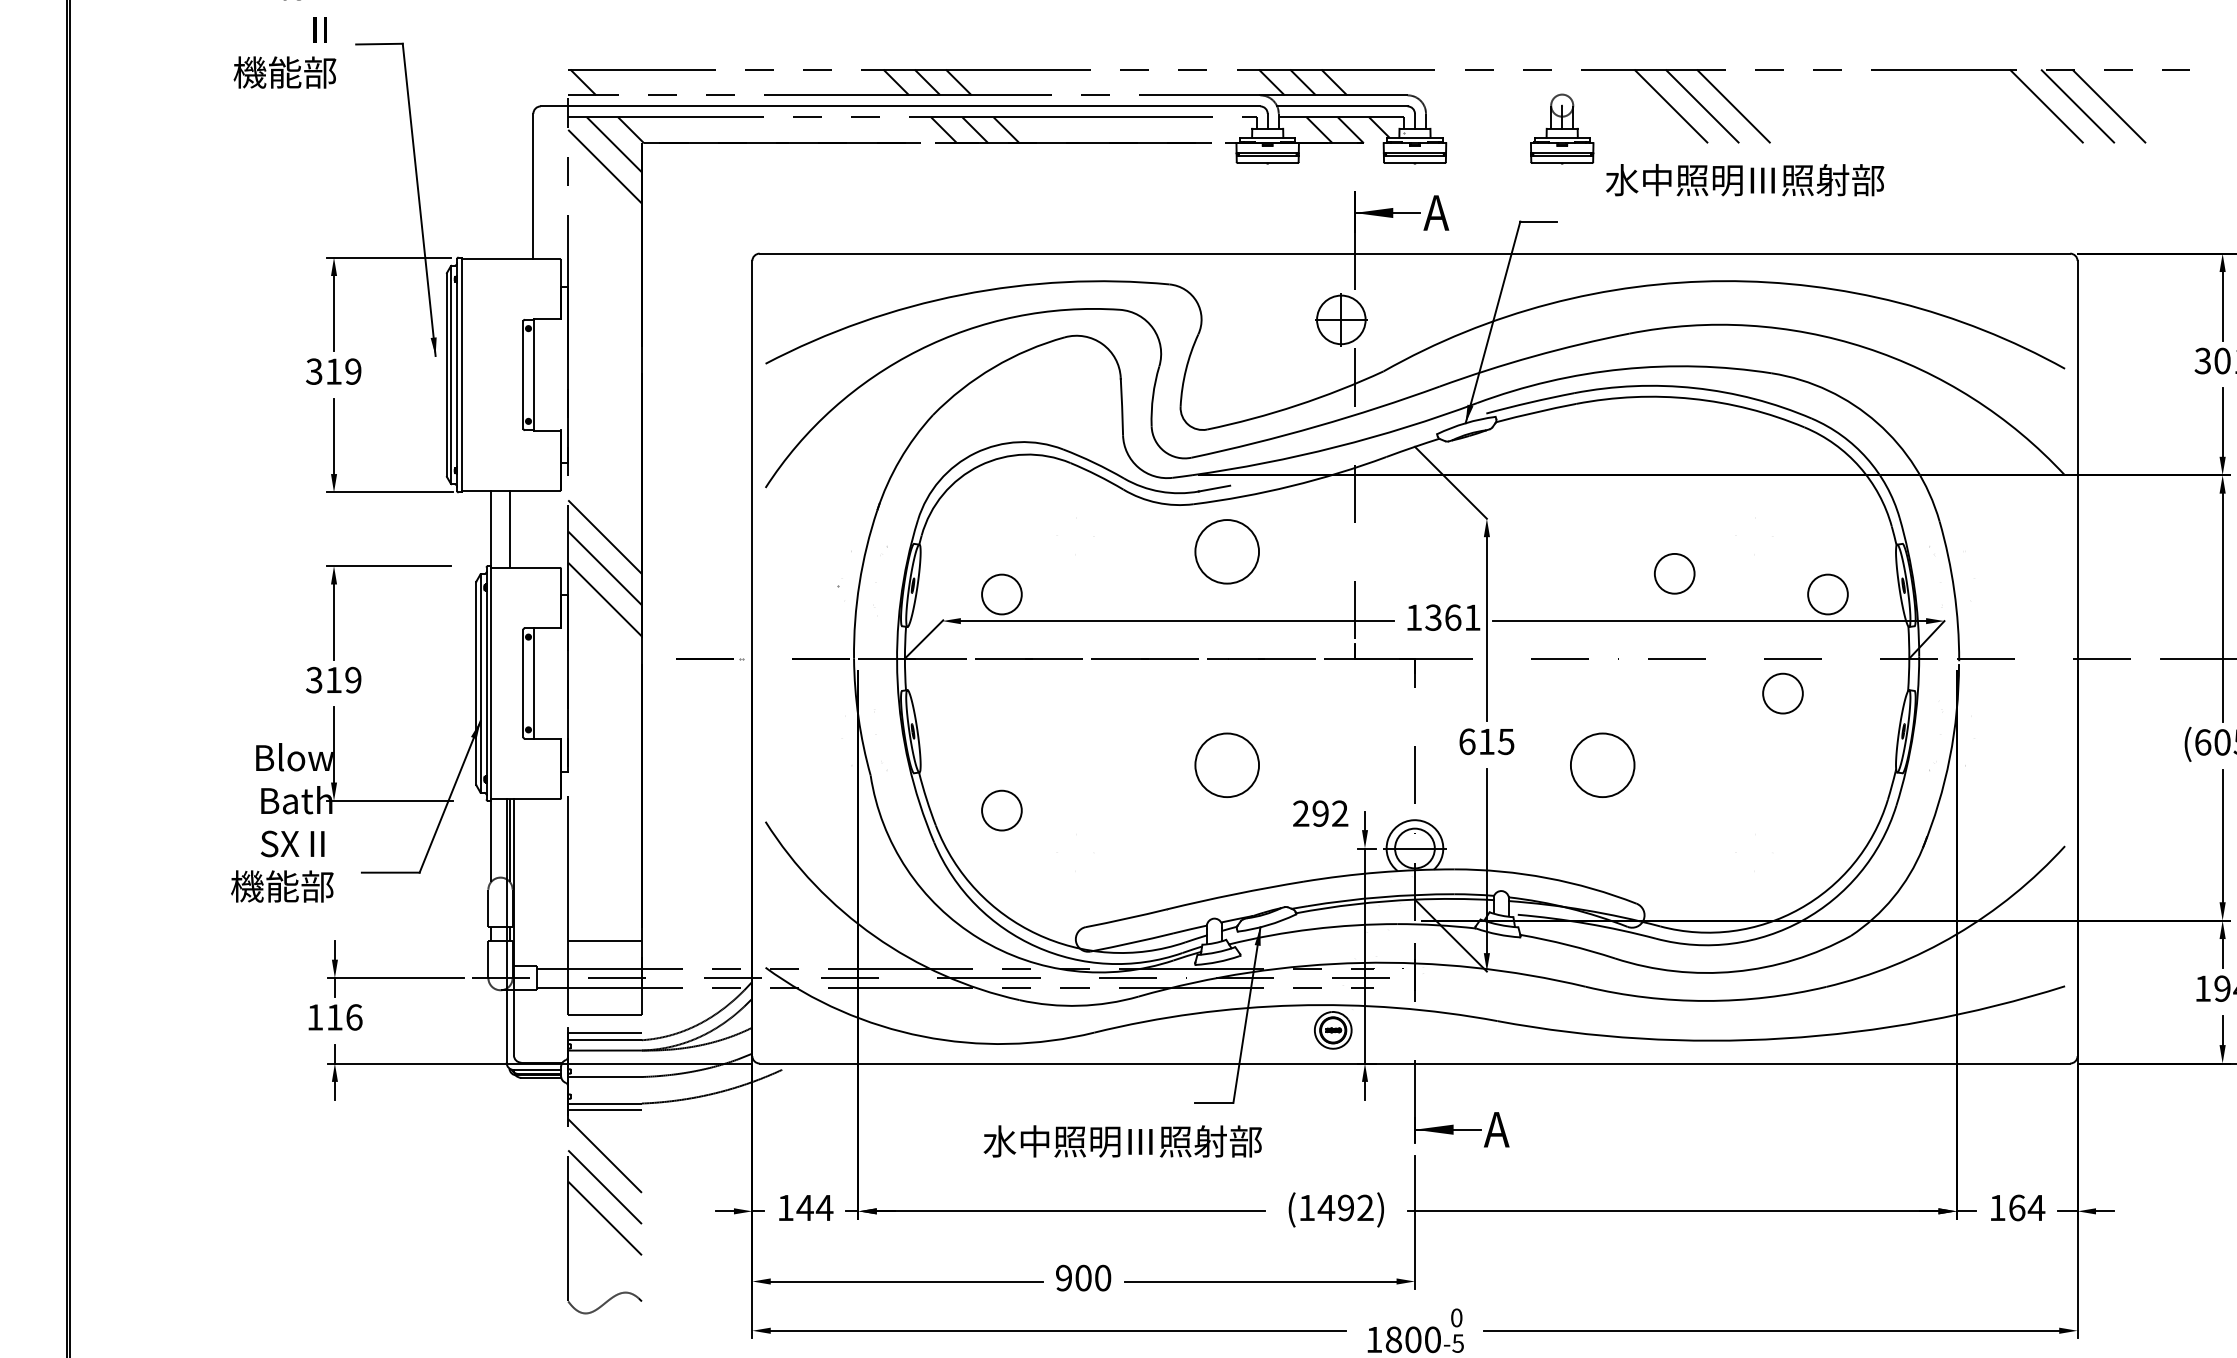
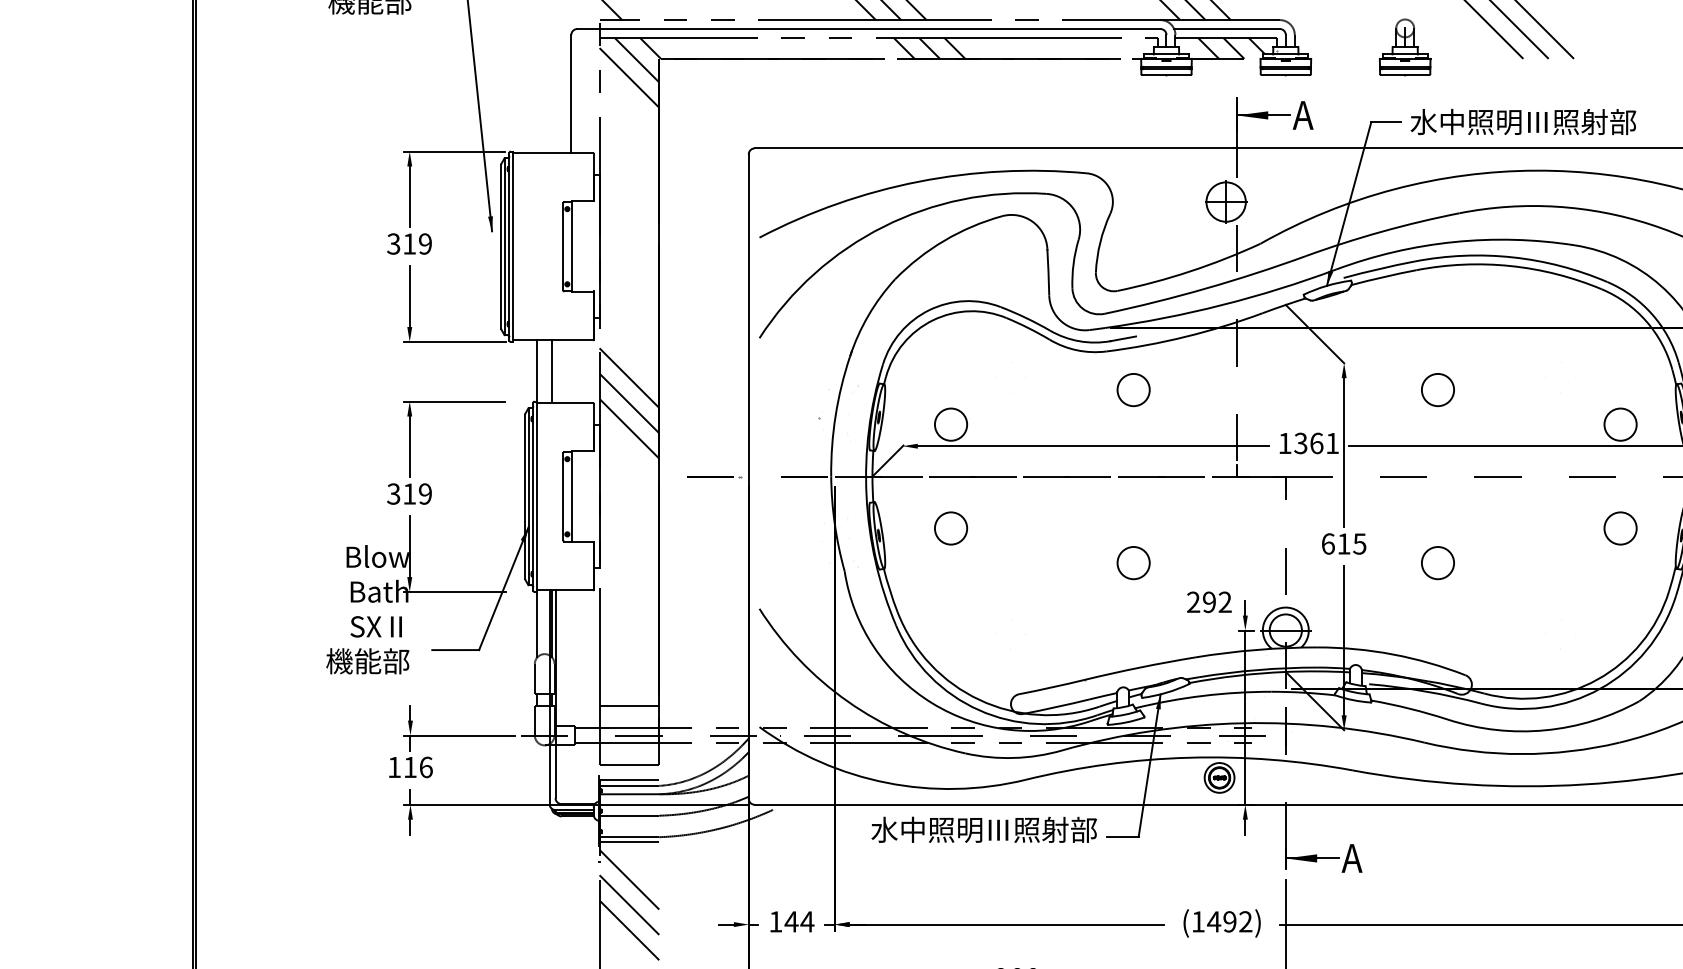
text: (1745, 180) -> (1523, 122), moved
circle: (1227, 551) -> (1133, 389), size x0.62
circle: (1674, 573) -> (1437, 389), moved
circle: (1782, 693) -> (1620, 528), moved
circle: (1227, 765) -> (1133, 563), size x0.62
circle: (1602, 765) -> (1437, 563), size x0.62
circle: (1001, 810) -> (950, 528), moved
text: (1122, 1141) -> (983, 829), moved

